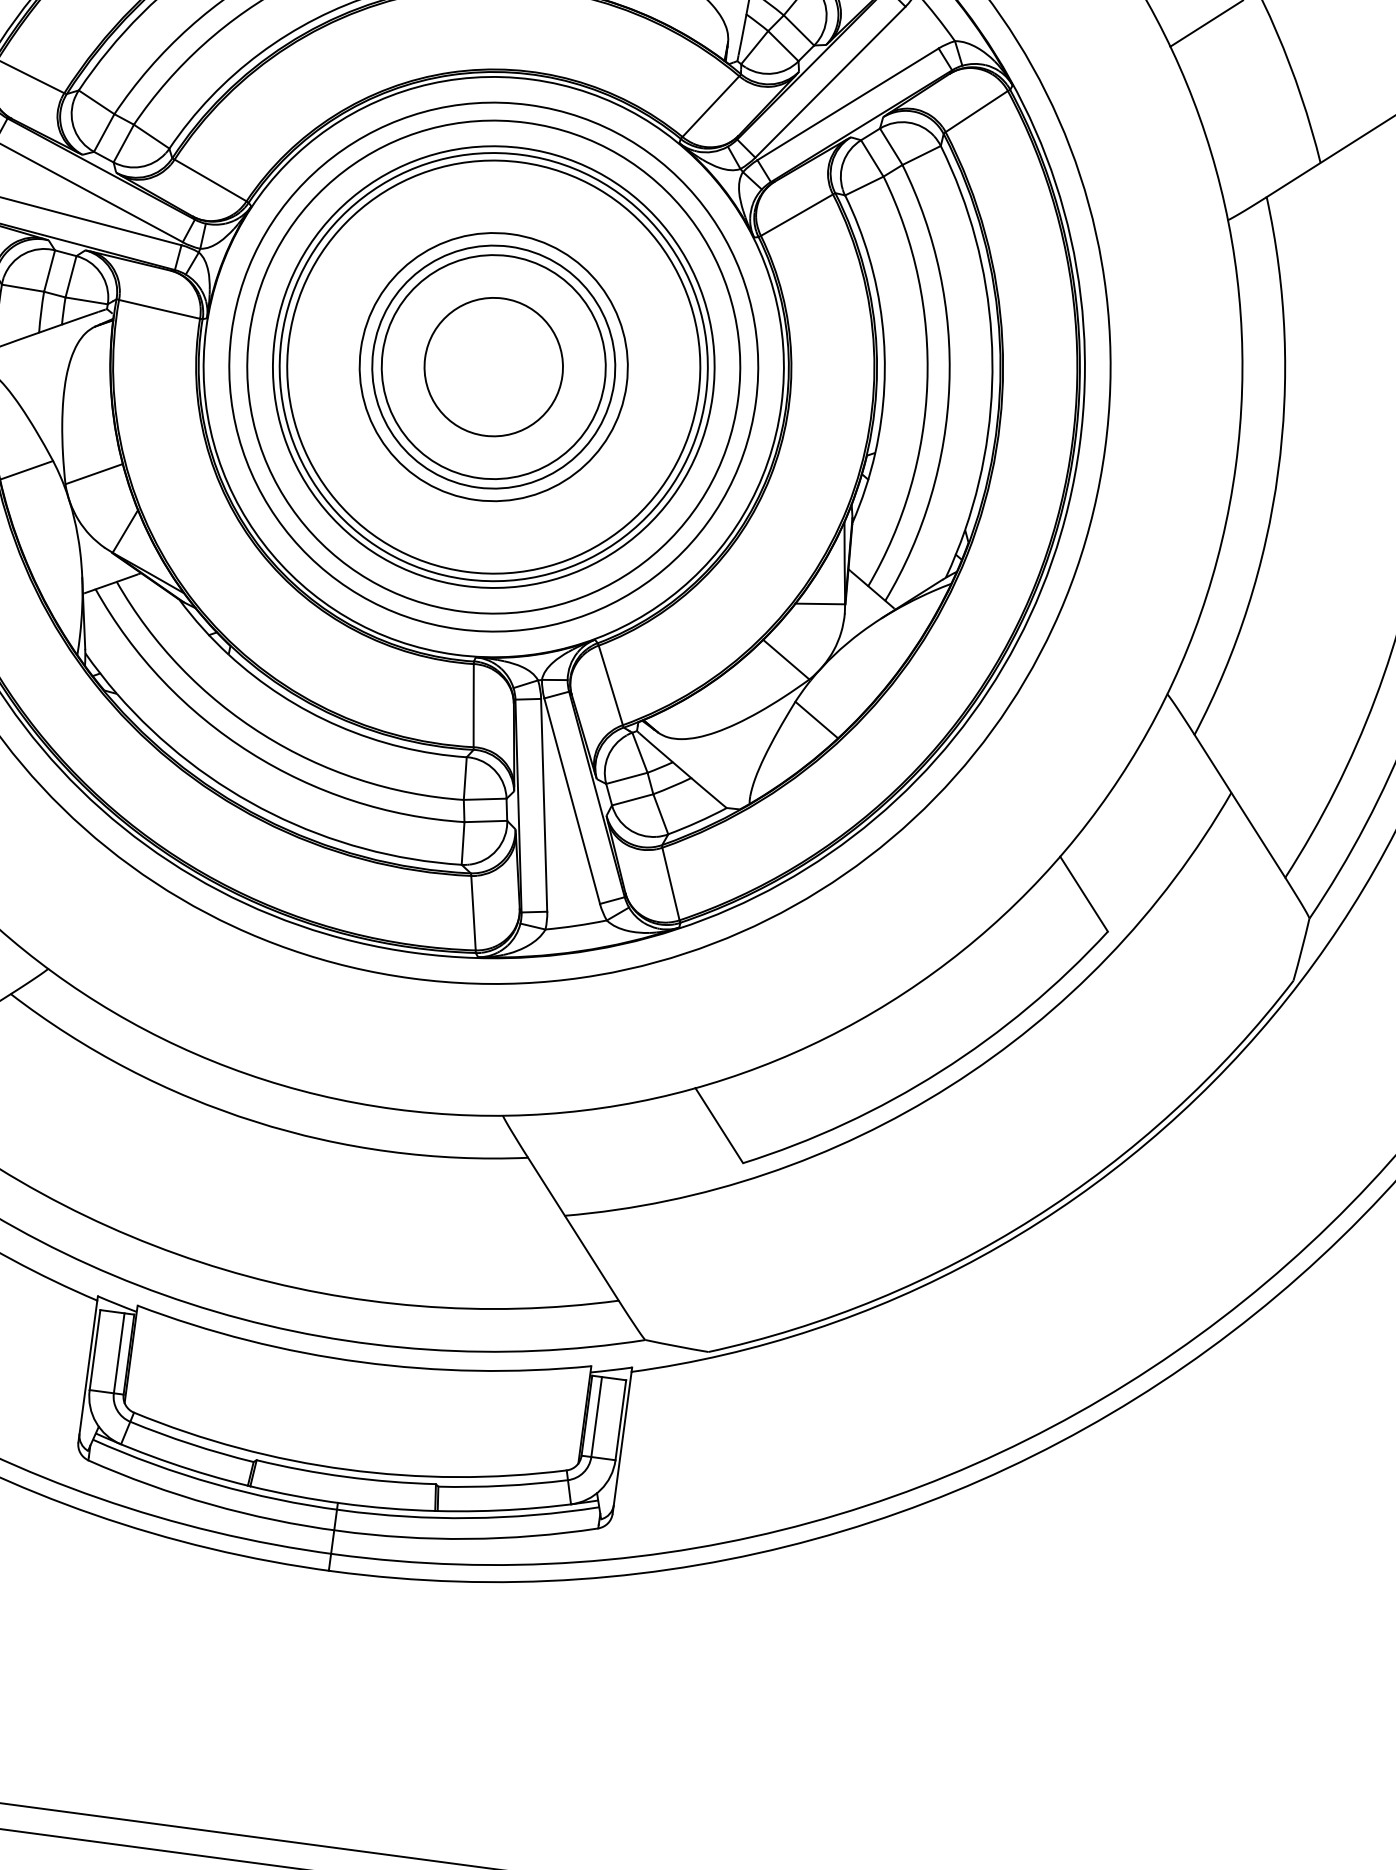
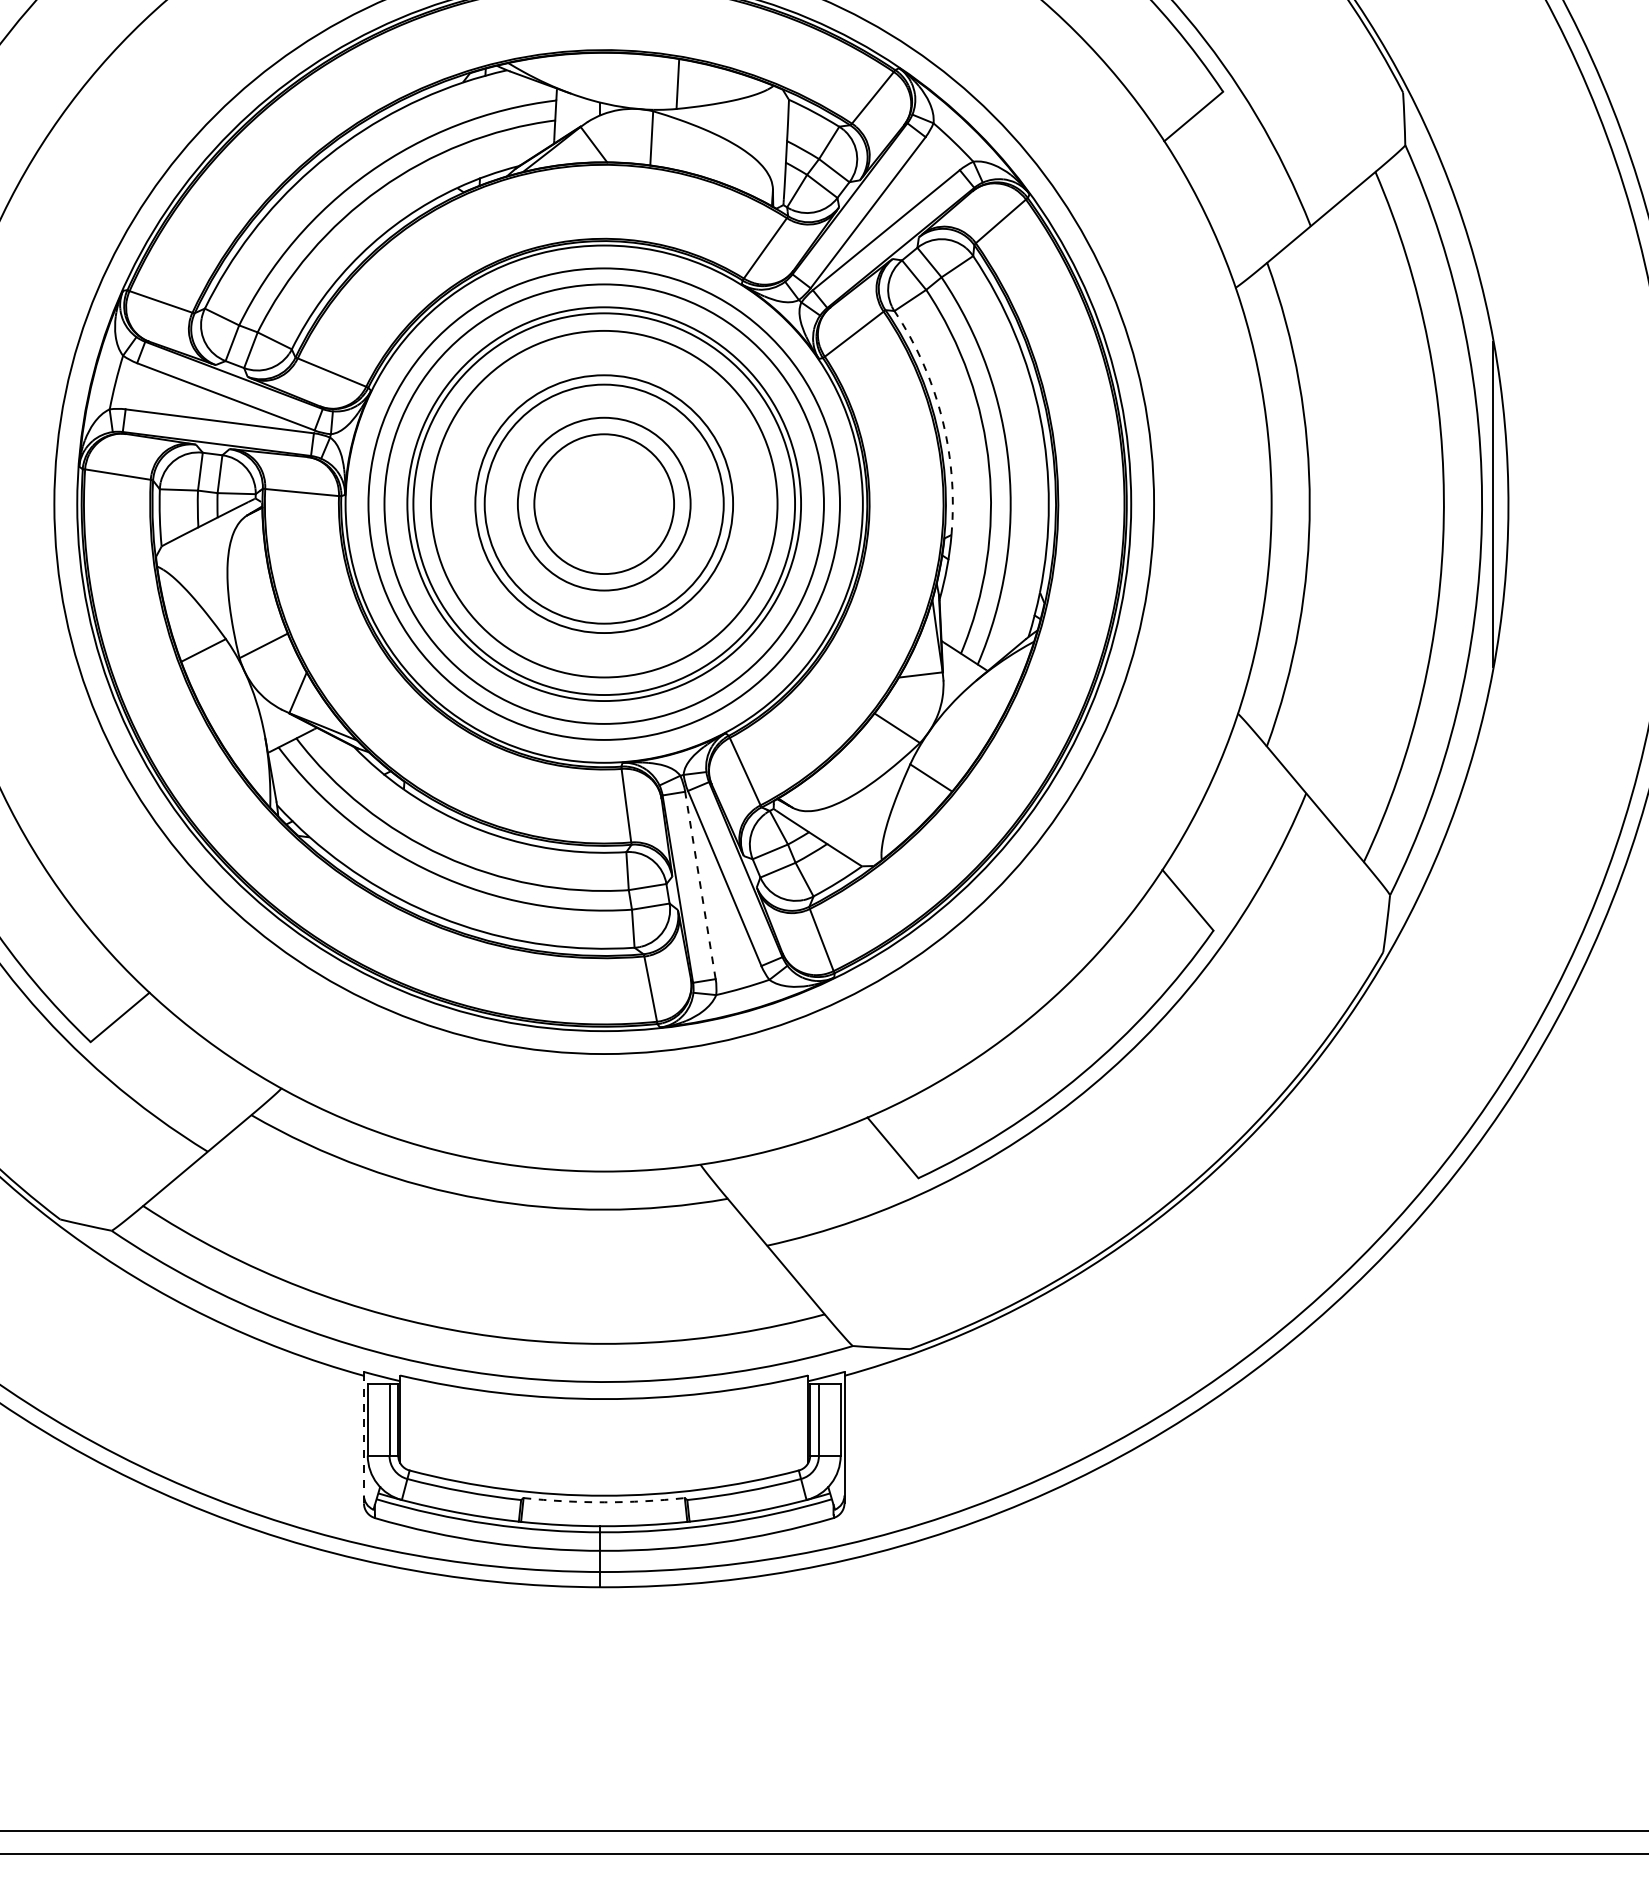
arc: (882, 322) -> (942, 418), solid -> dashed
circle: (493, 366) -> (603, 503), size x1.4
circle: (493, 366) -> (603, 503), size x1.6
circle: (494, 367) -> (604, 504), size x0.7
circle: (494, 367) -> (604, 504), size x0.7
line: (544, 805) -> (700, 885), solid -> dashed
line: (87, 1371) -> (363, 1439), solid -> dashed
arc: (345, 1477) -> (604, 1502), solid -> dashed

